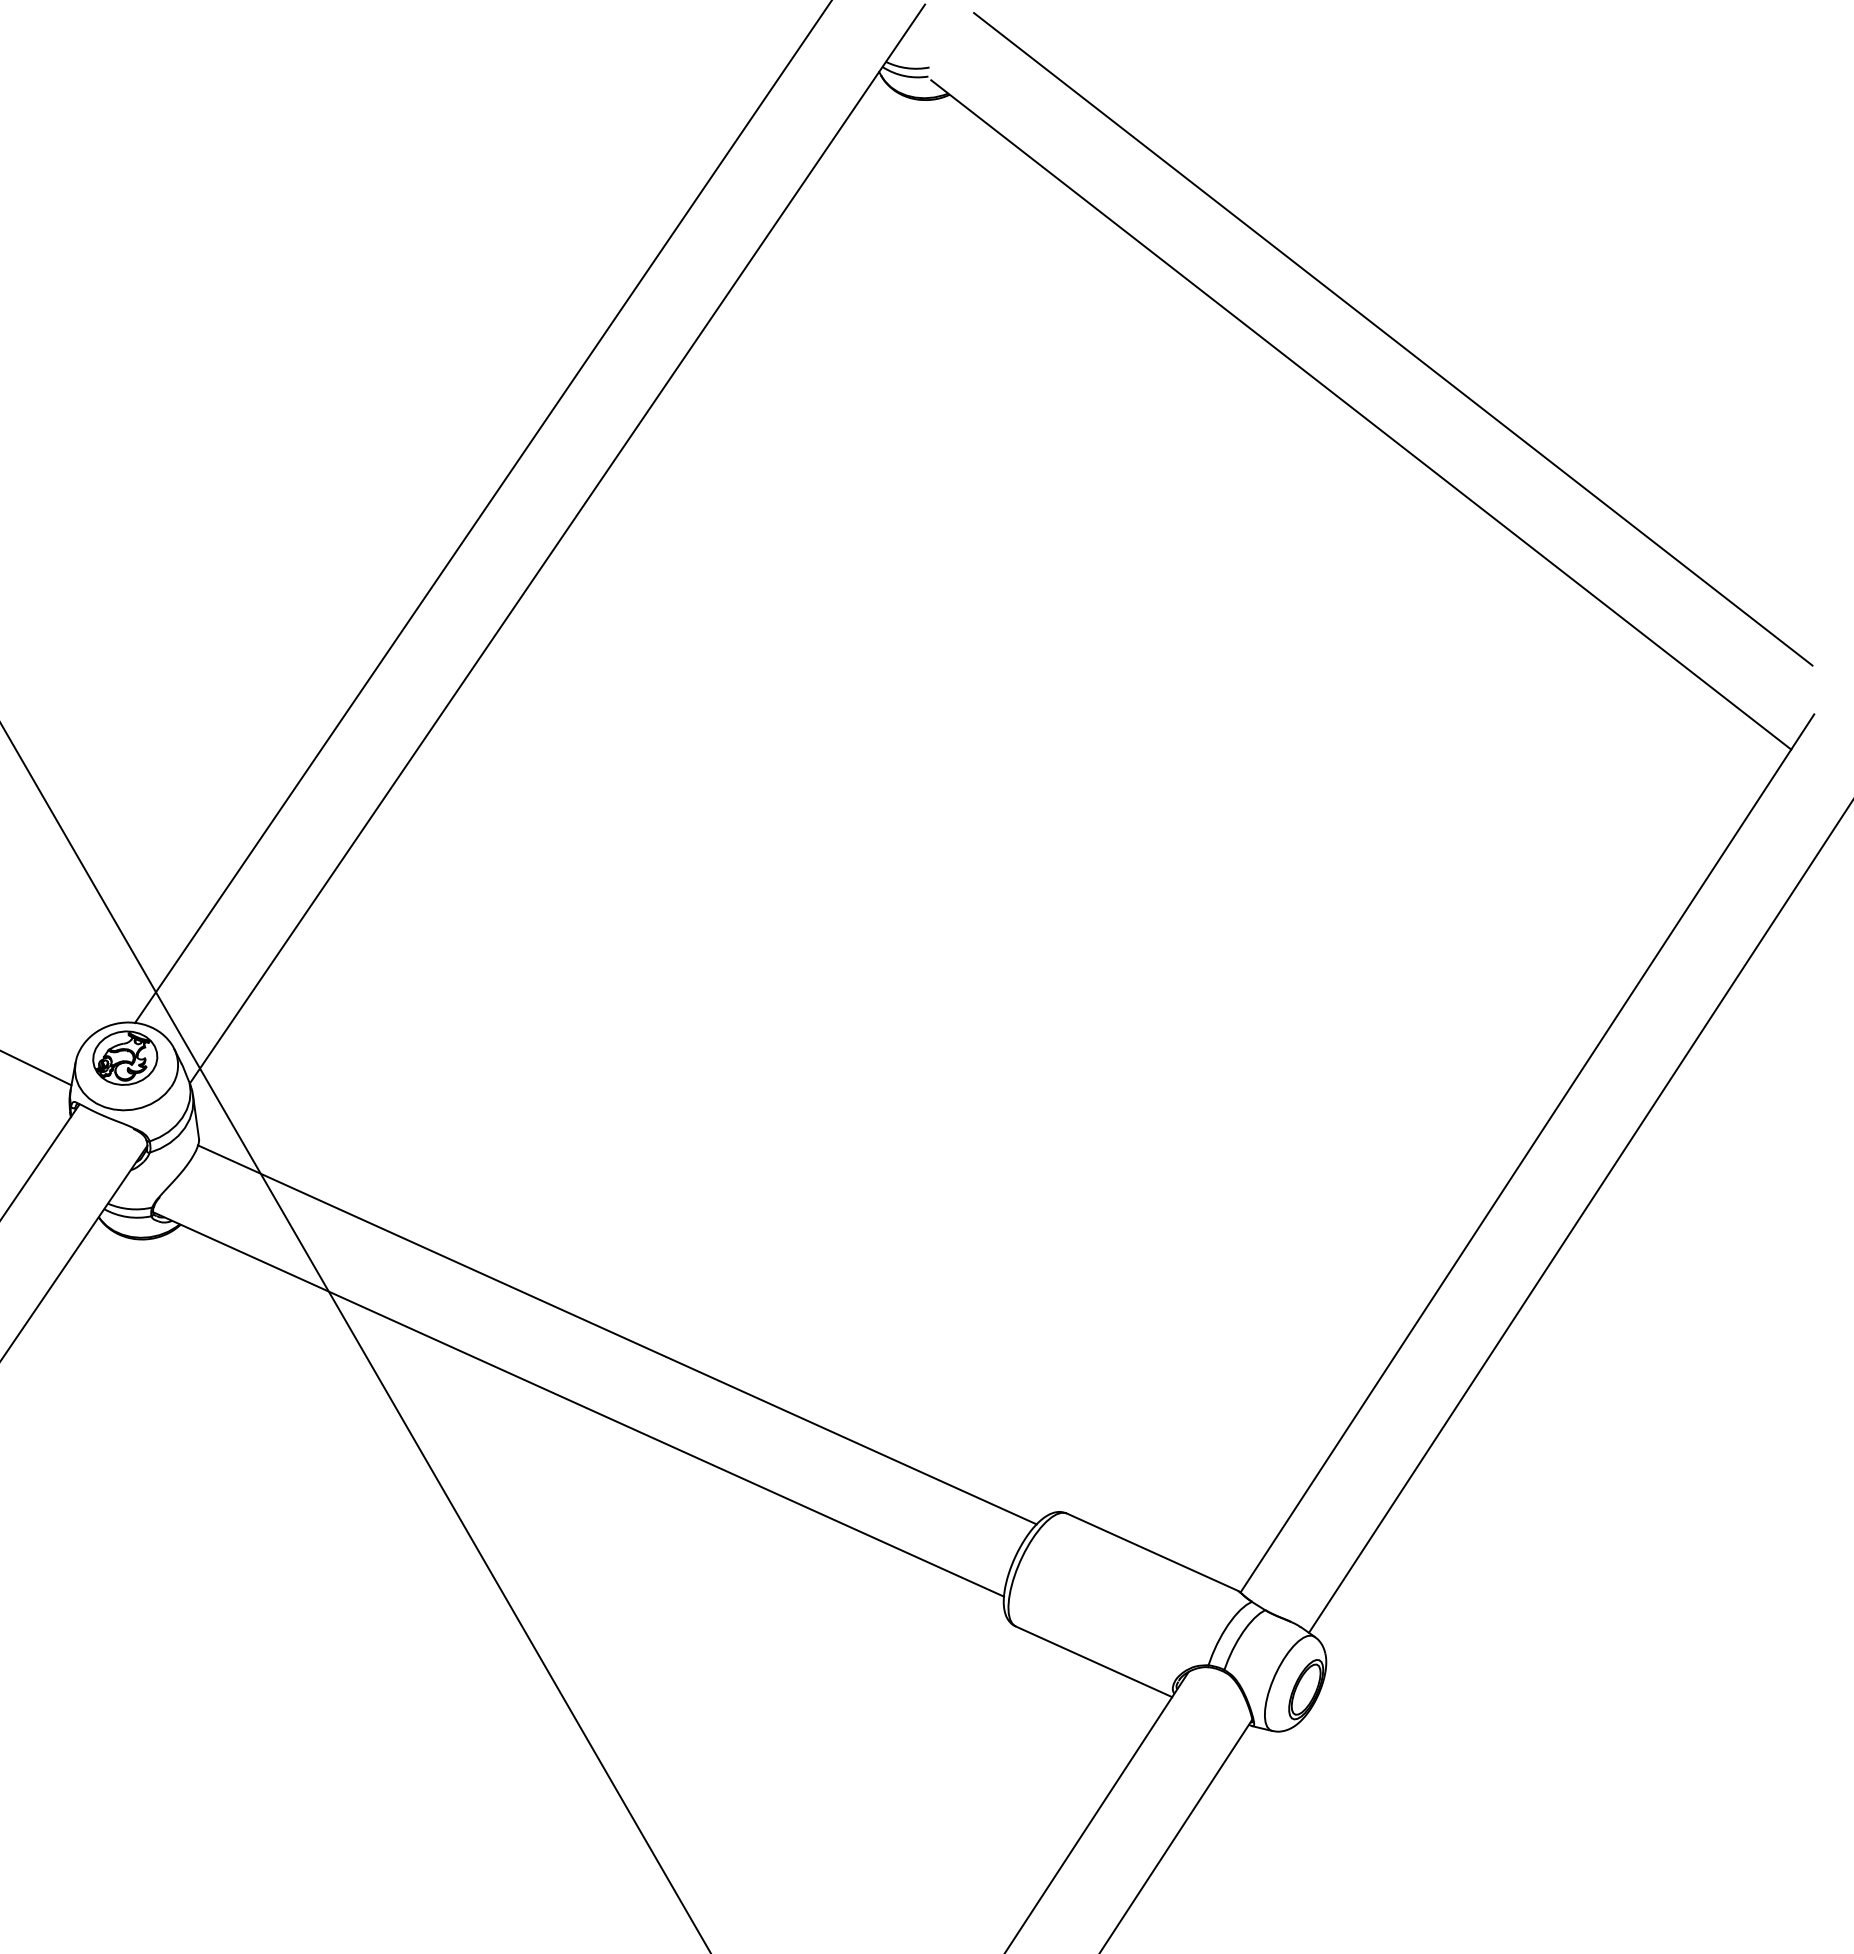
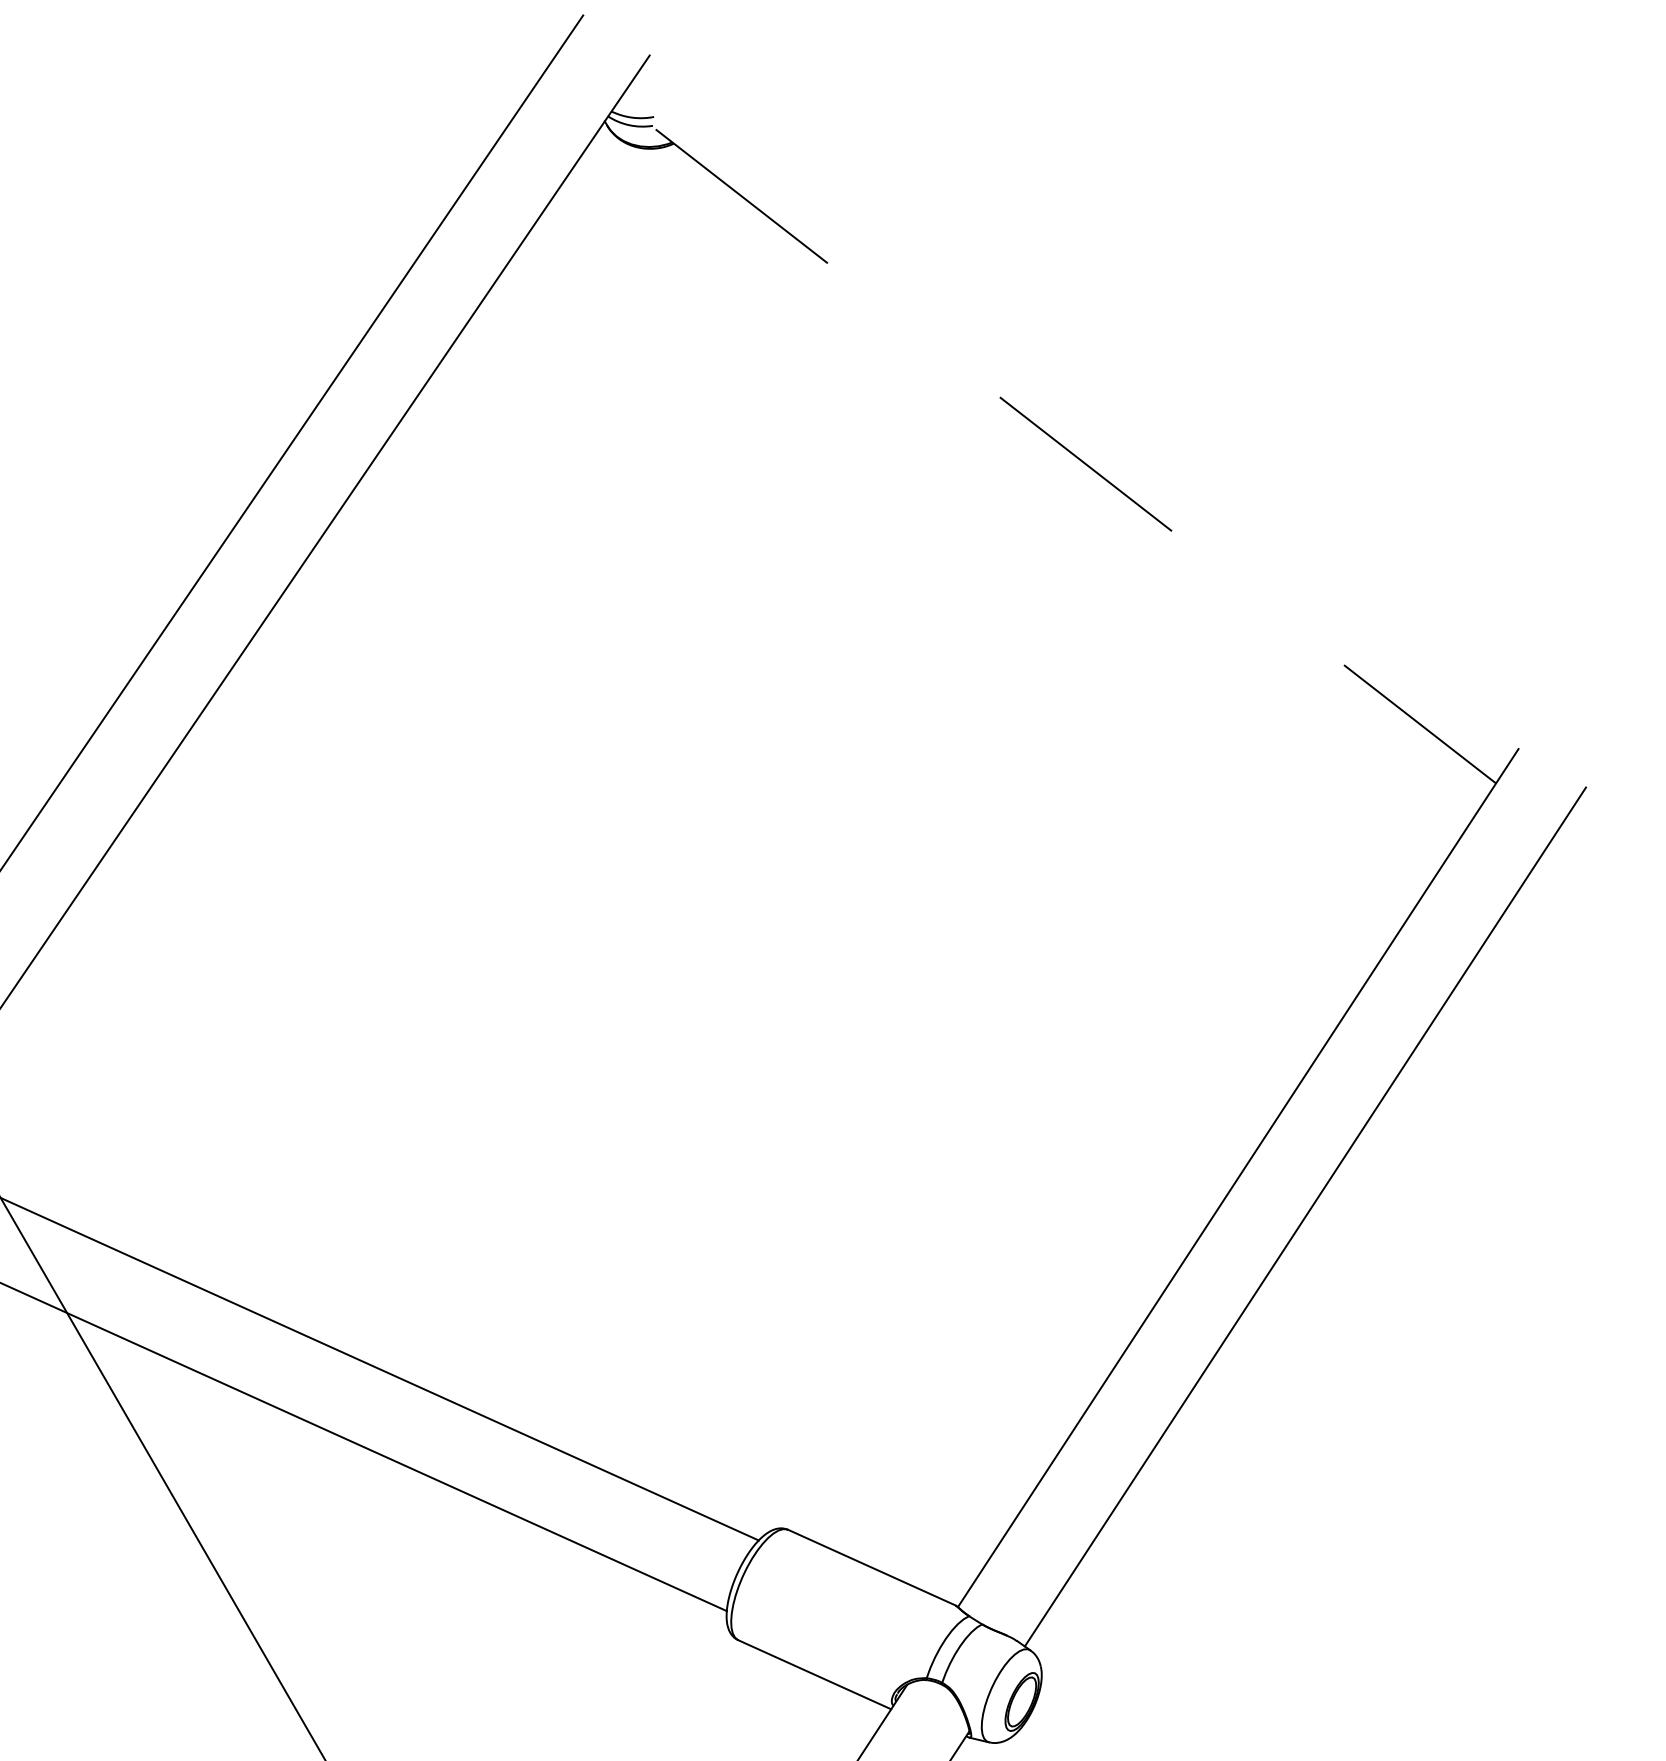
line: (1393, 339) -> (1107, 382), removed
line: (1361, 414) -> (1076, 456), solid -> dashed

